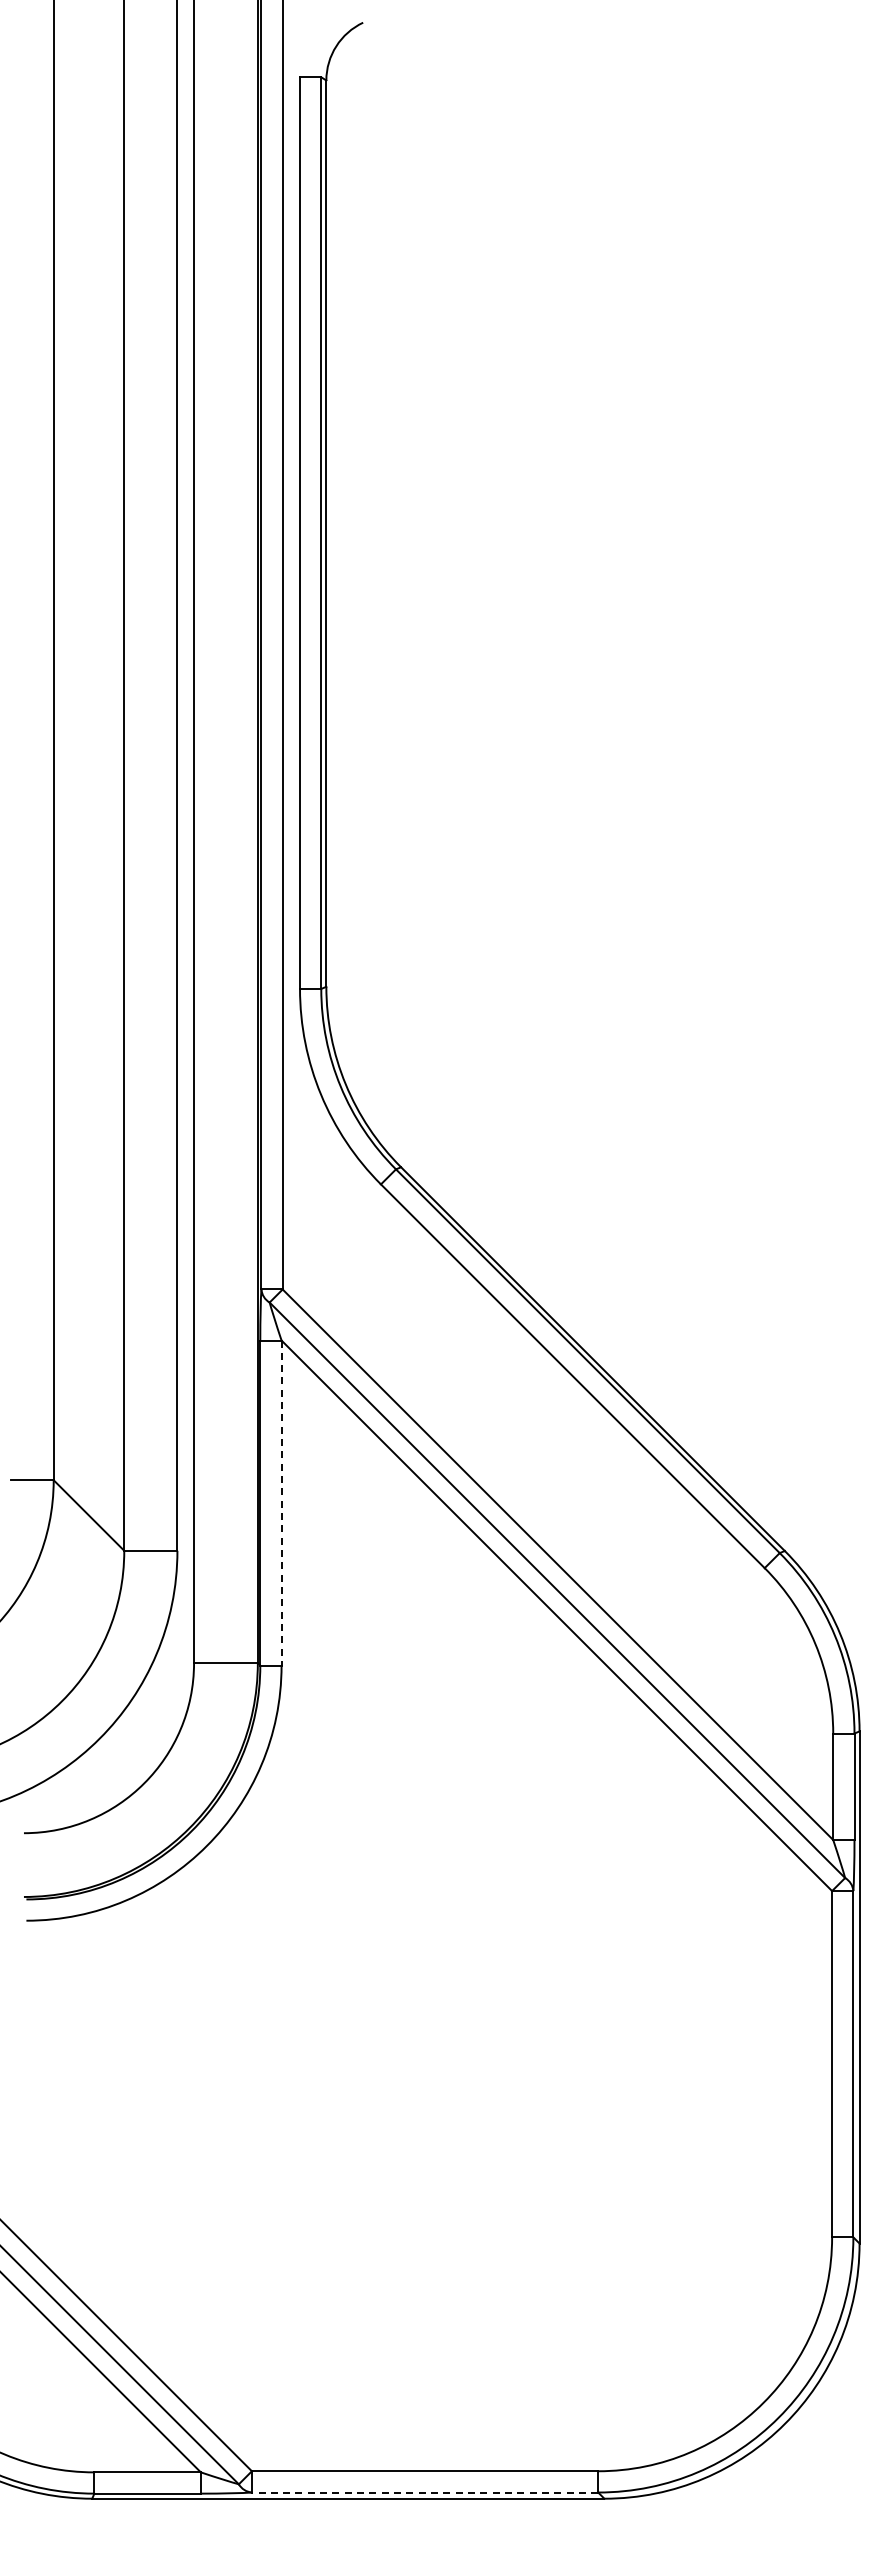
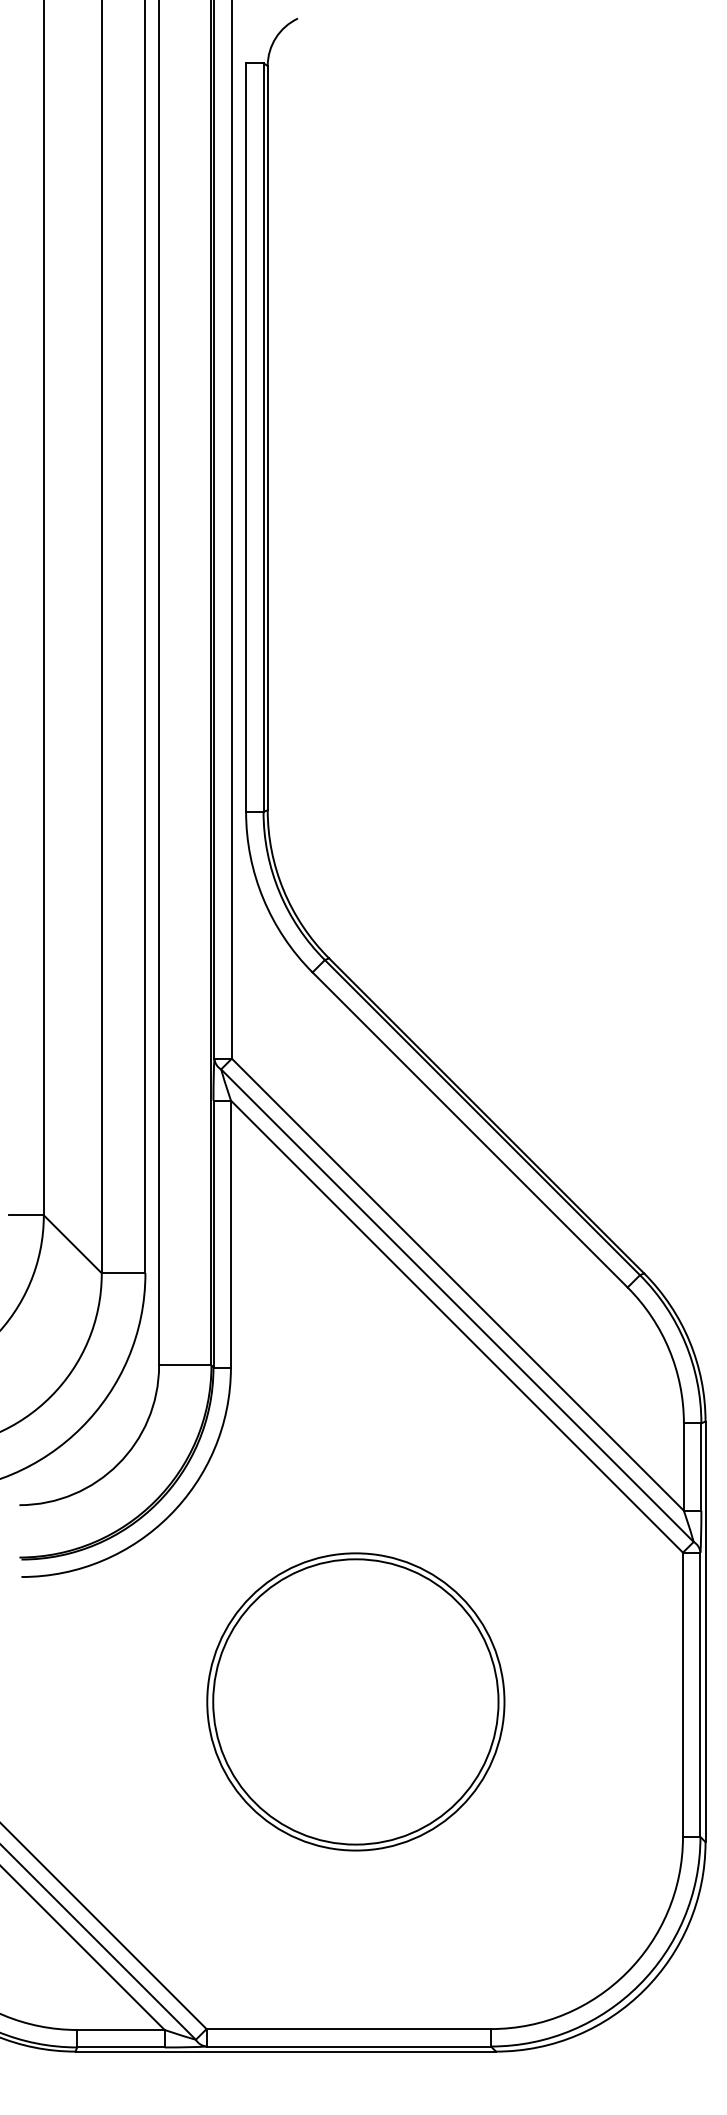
line: (281, 1503) -> (230, 1234), dashed -> solid
part: (433, 2072) -> (355, 1701), added
line: (424, 2492) -> (348, 2046), dashed -> solid

